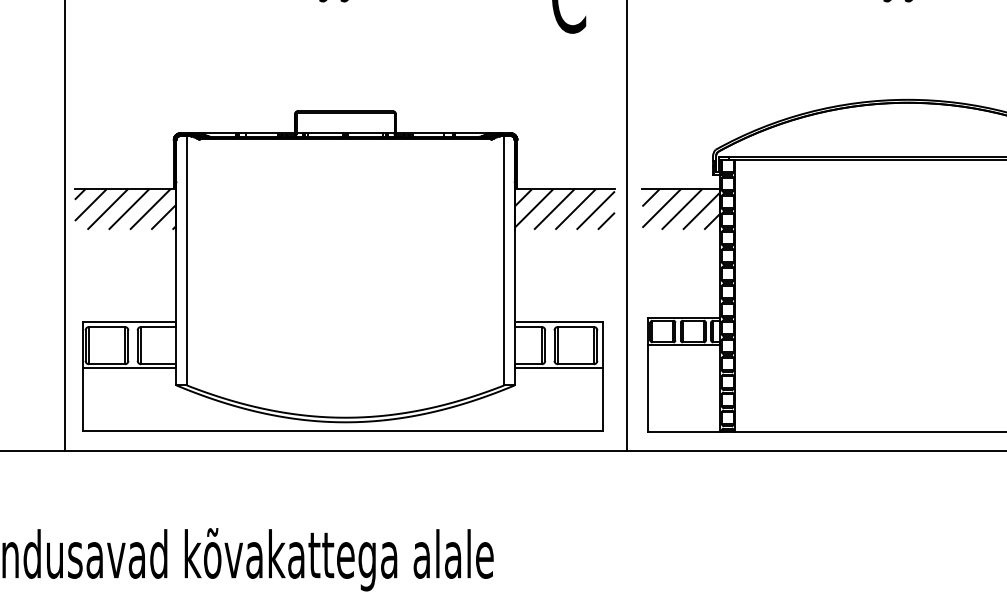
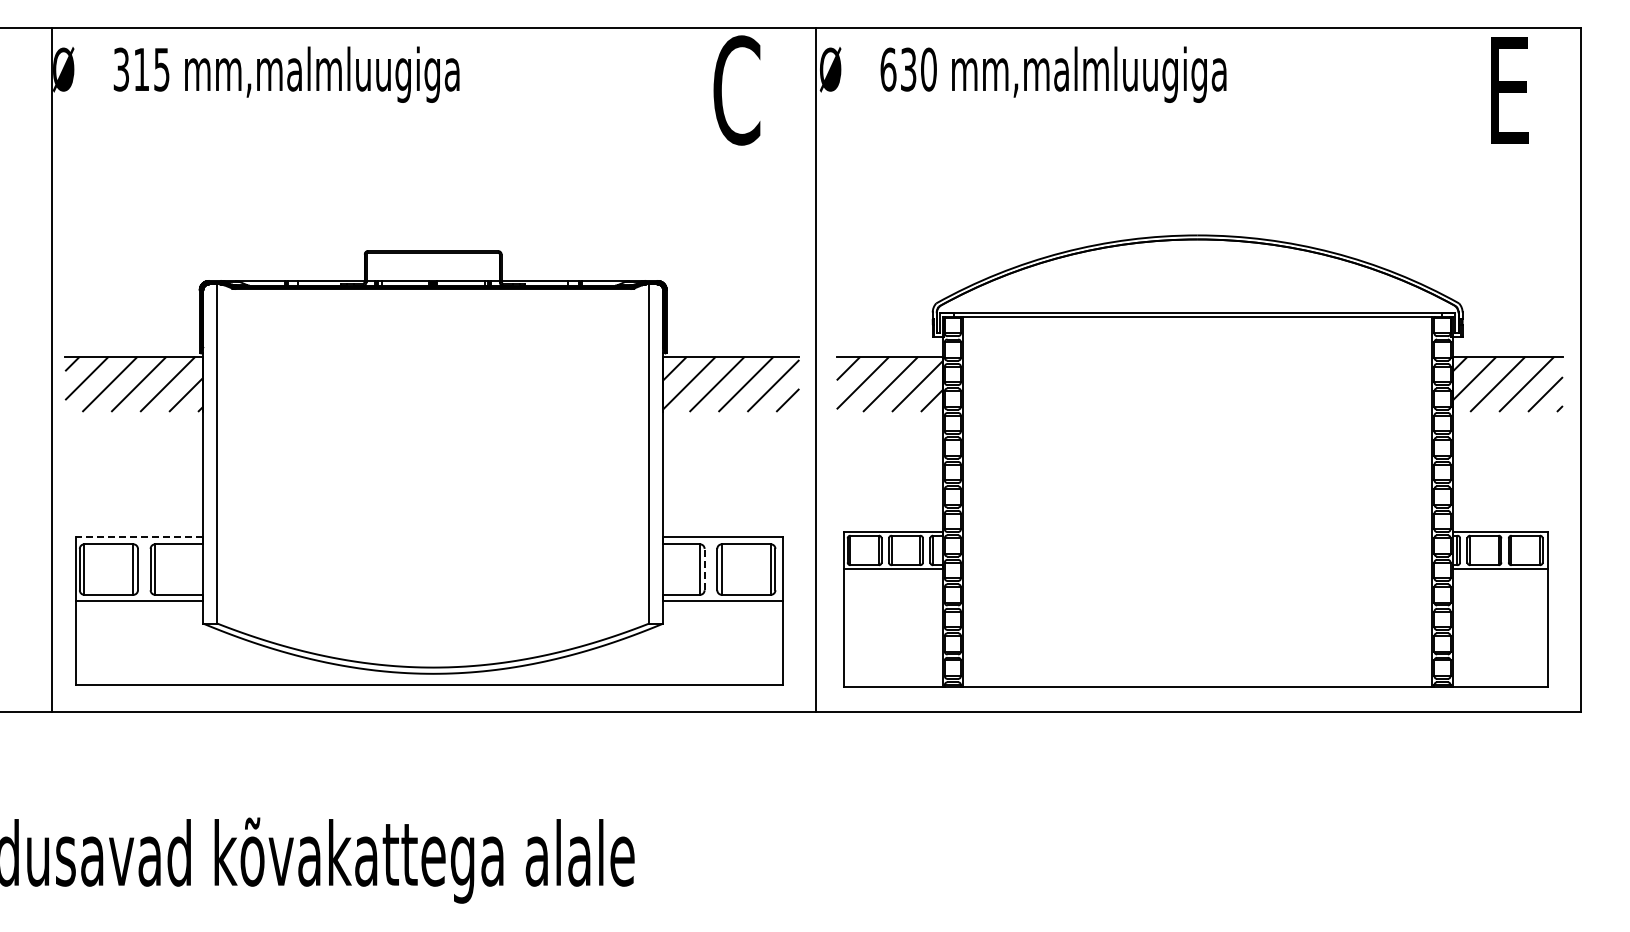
line: (129, 322) -> (139, 537), solid -> dashed
line: (545, 345) -> (704, 569), solid -> dashed

